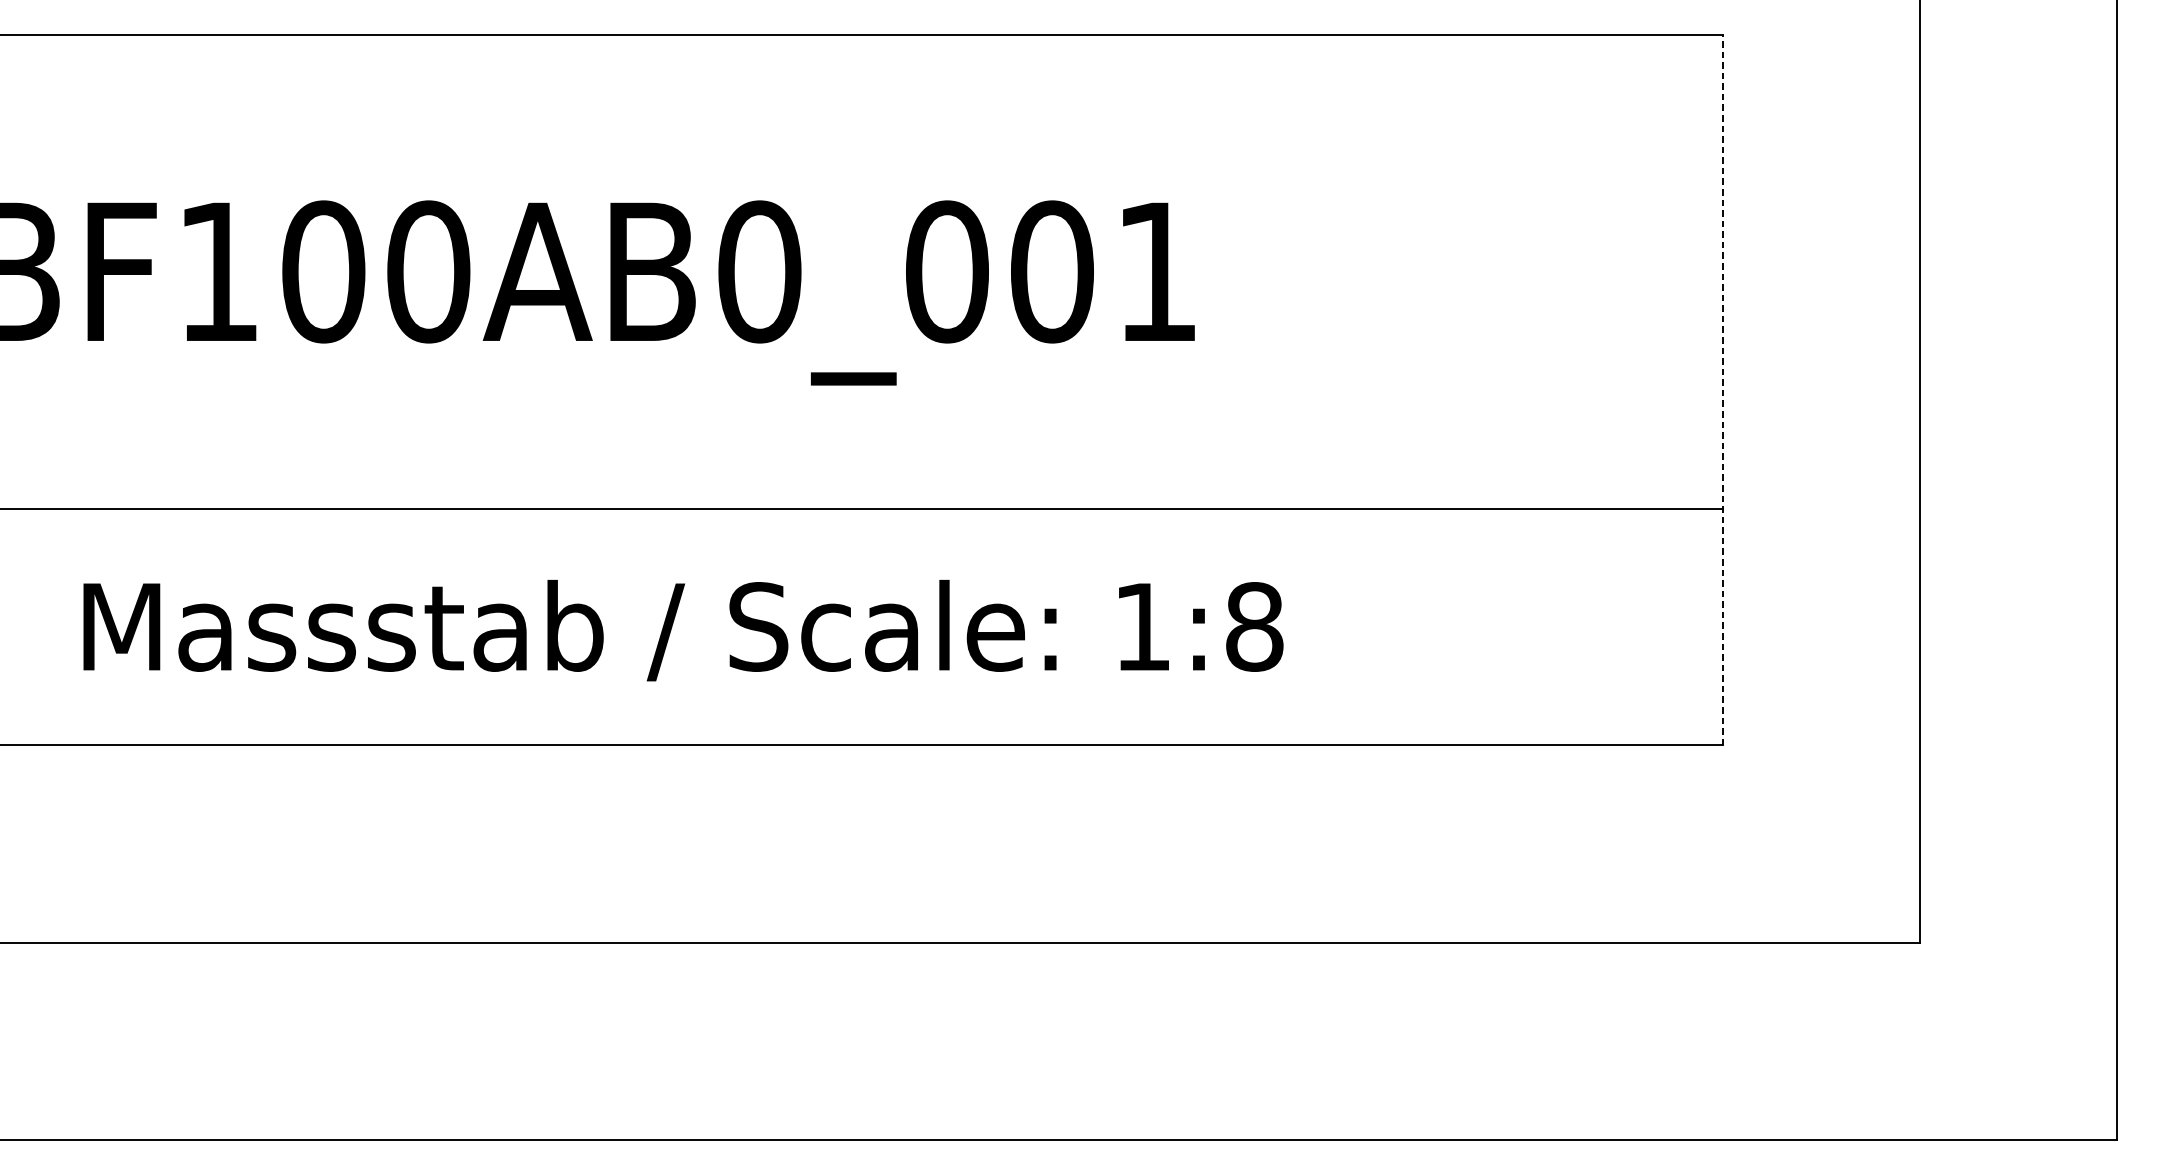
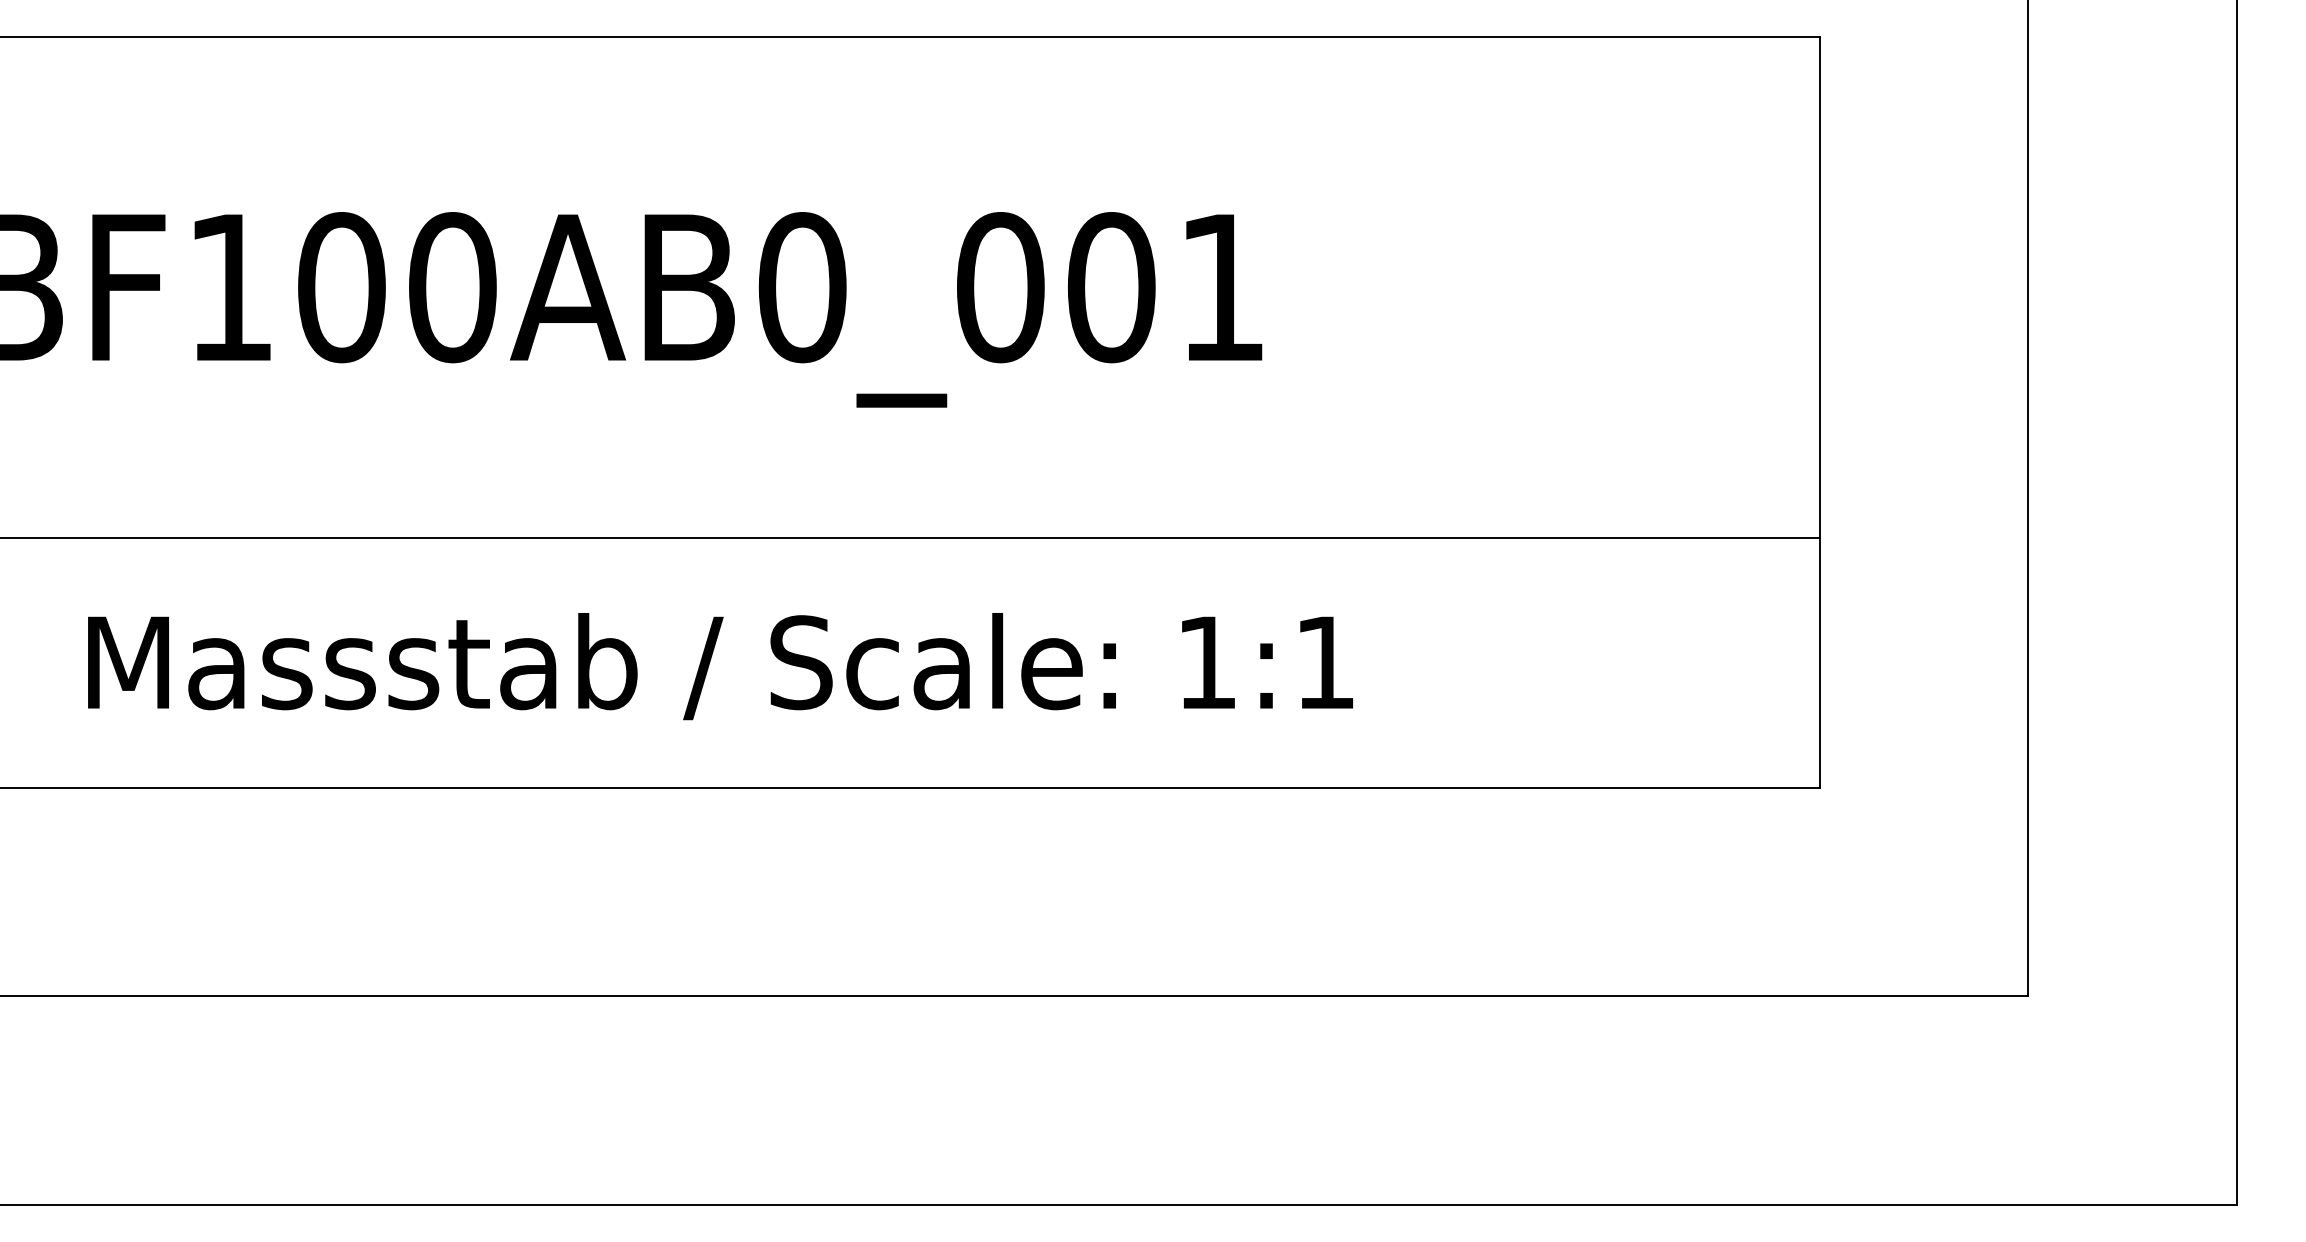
line: (1723, 390) -> (1820, 412), dashed -> solid
text: (1254, 626) -> (1325, 662), 1:8 -> 1:1

